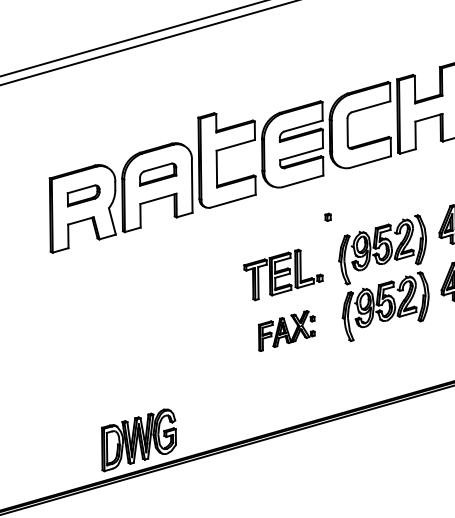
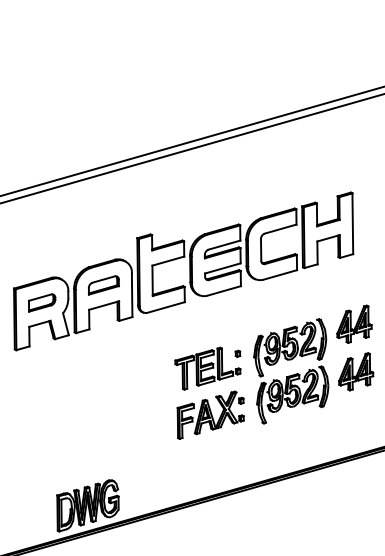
part: (327, 216) -> (237, 353), moved
part: (286, 330) -> (210, 414), size x1.43

